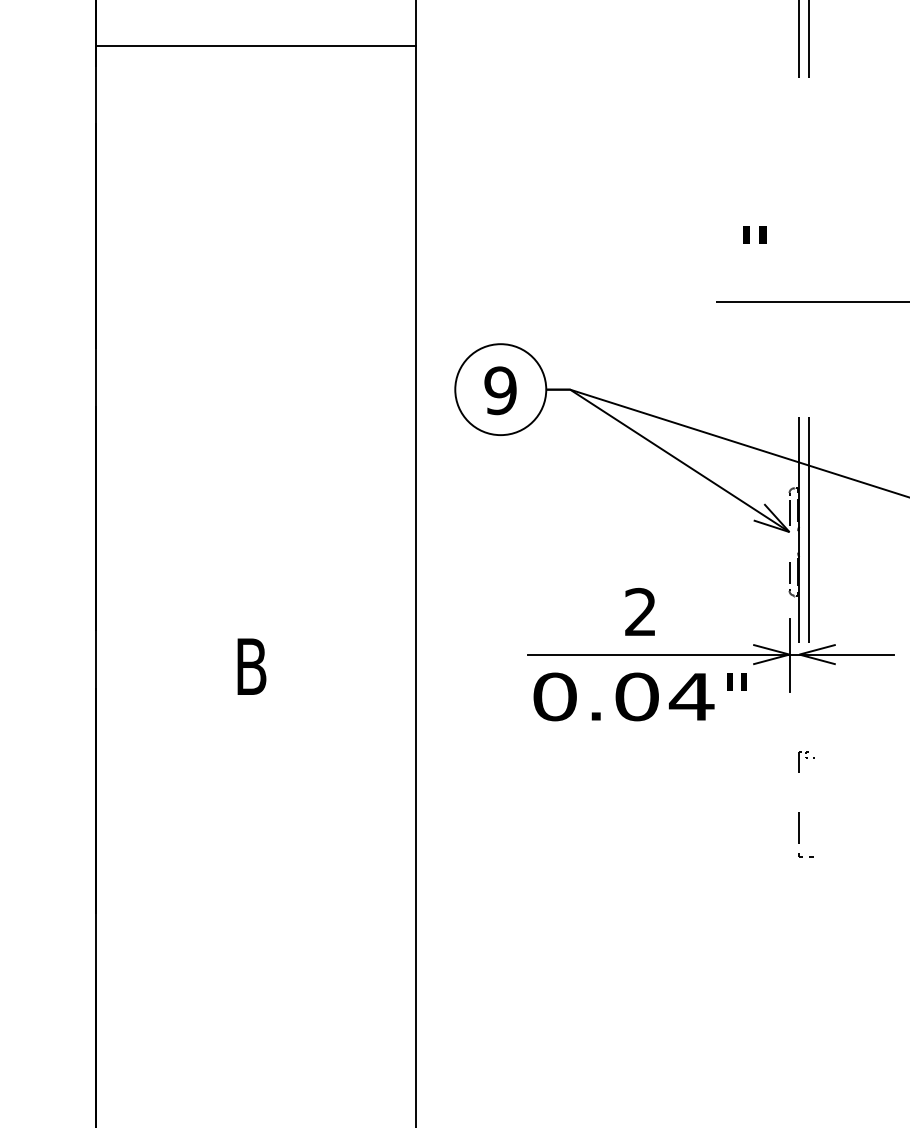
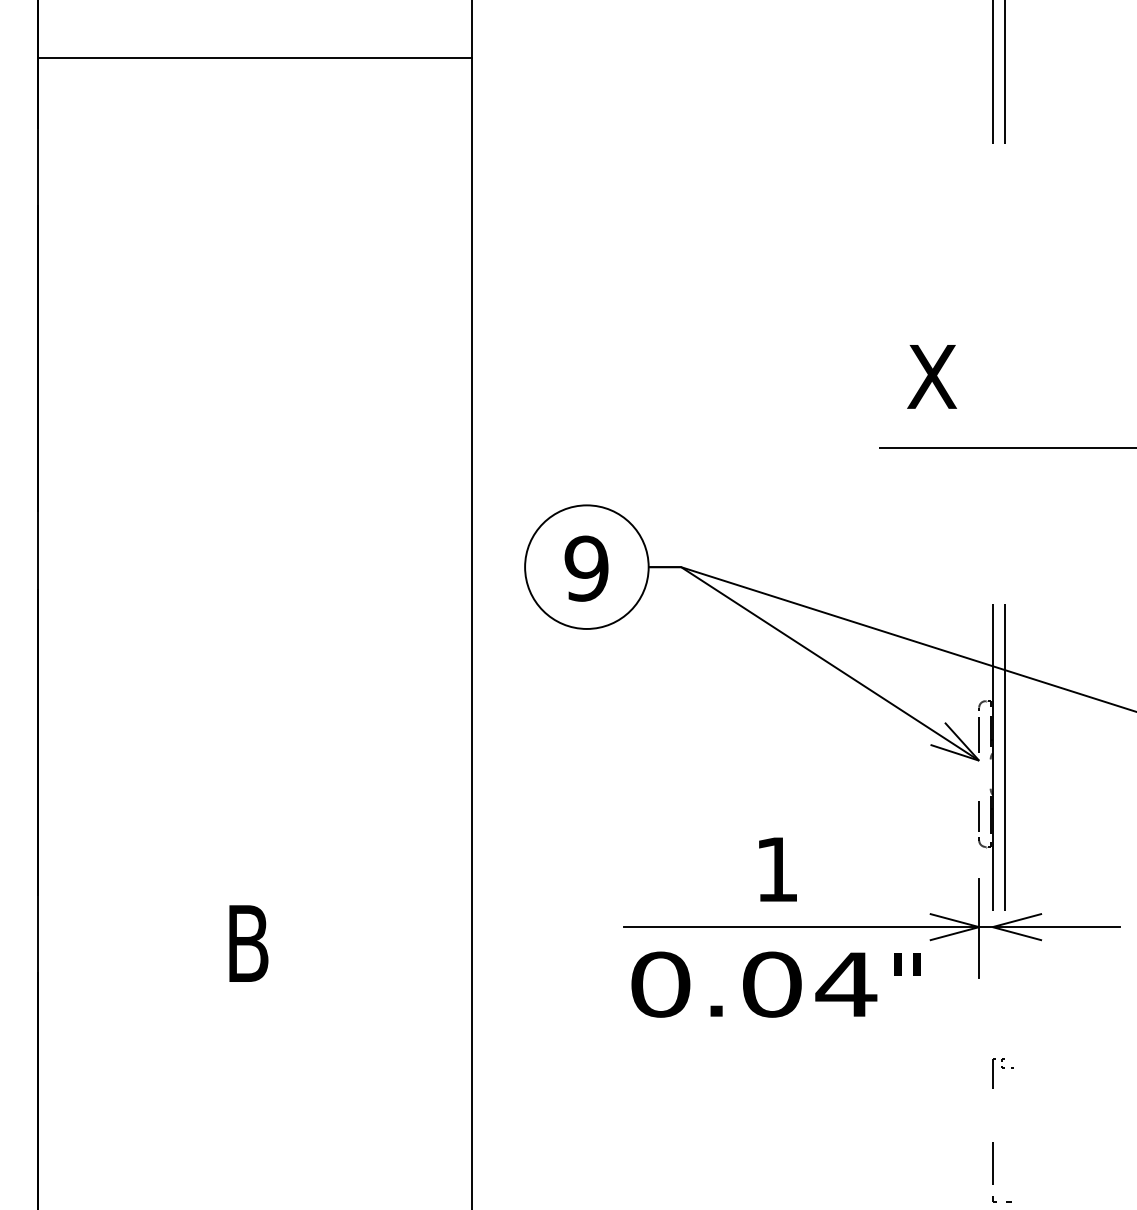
line: (256, 46) -> (255, 58), moved
text: (754, 249) -> (931, 376), " -> X
text: (640, 611) -> (776, 868), 2 -> 1

